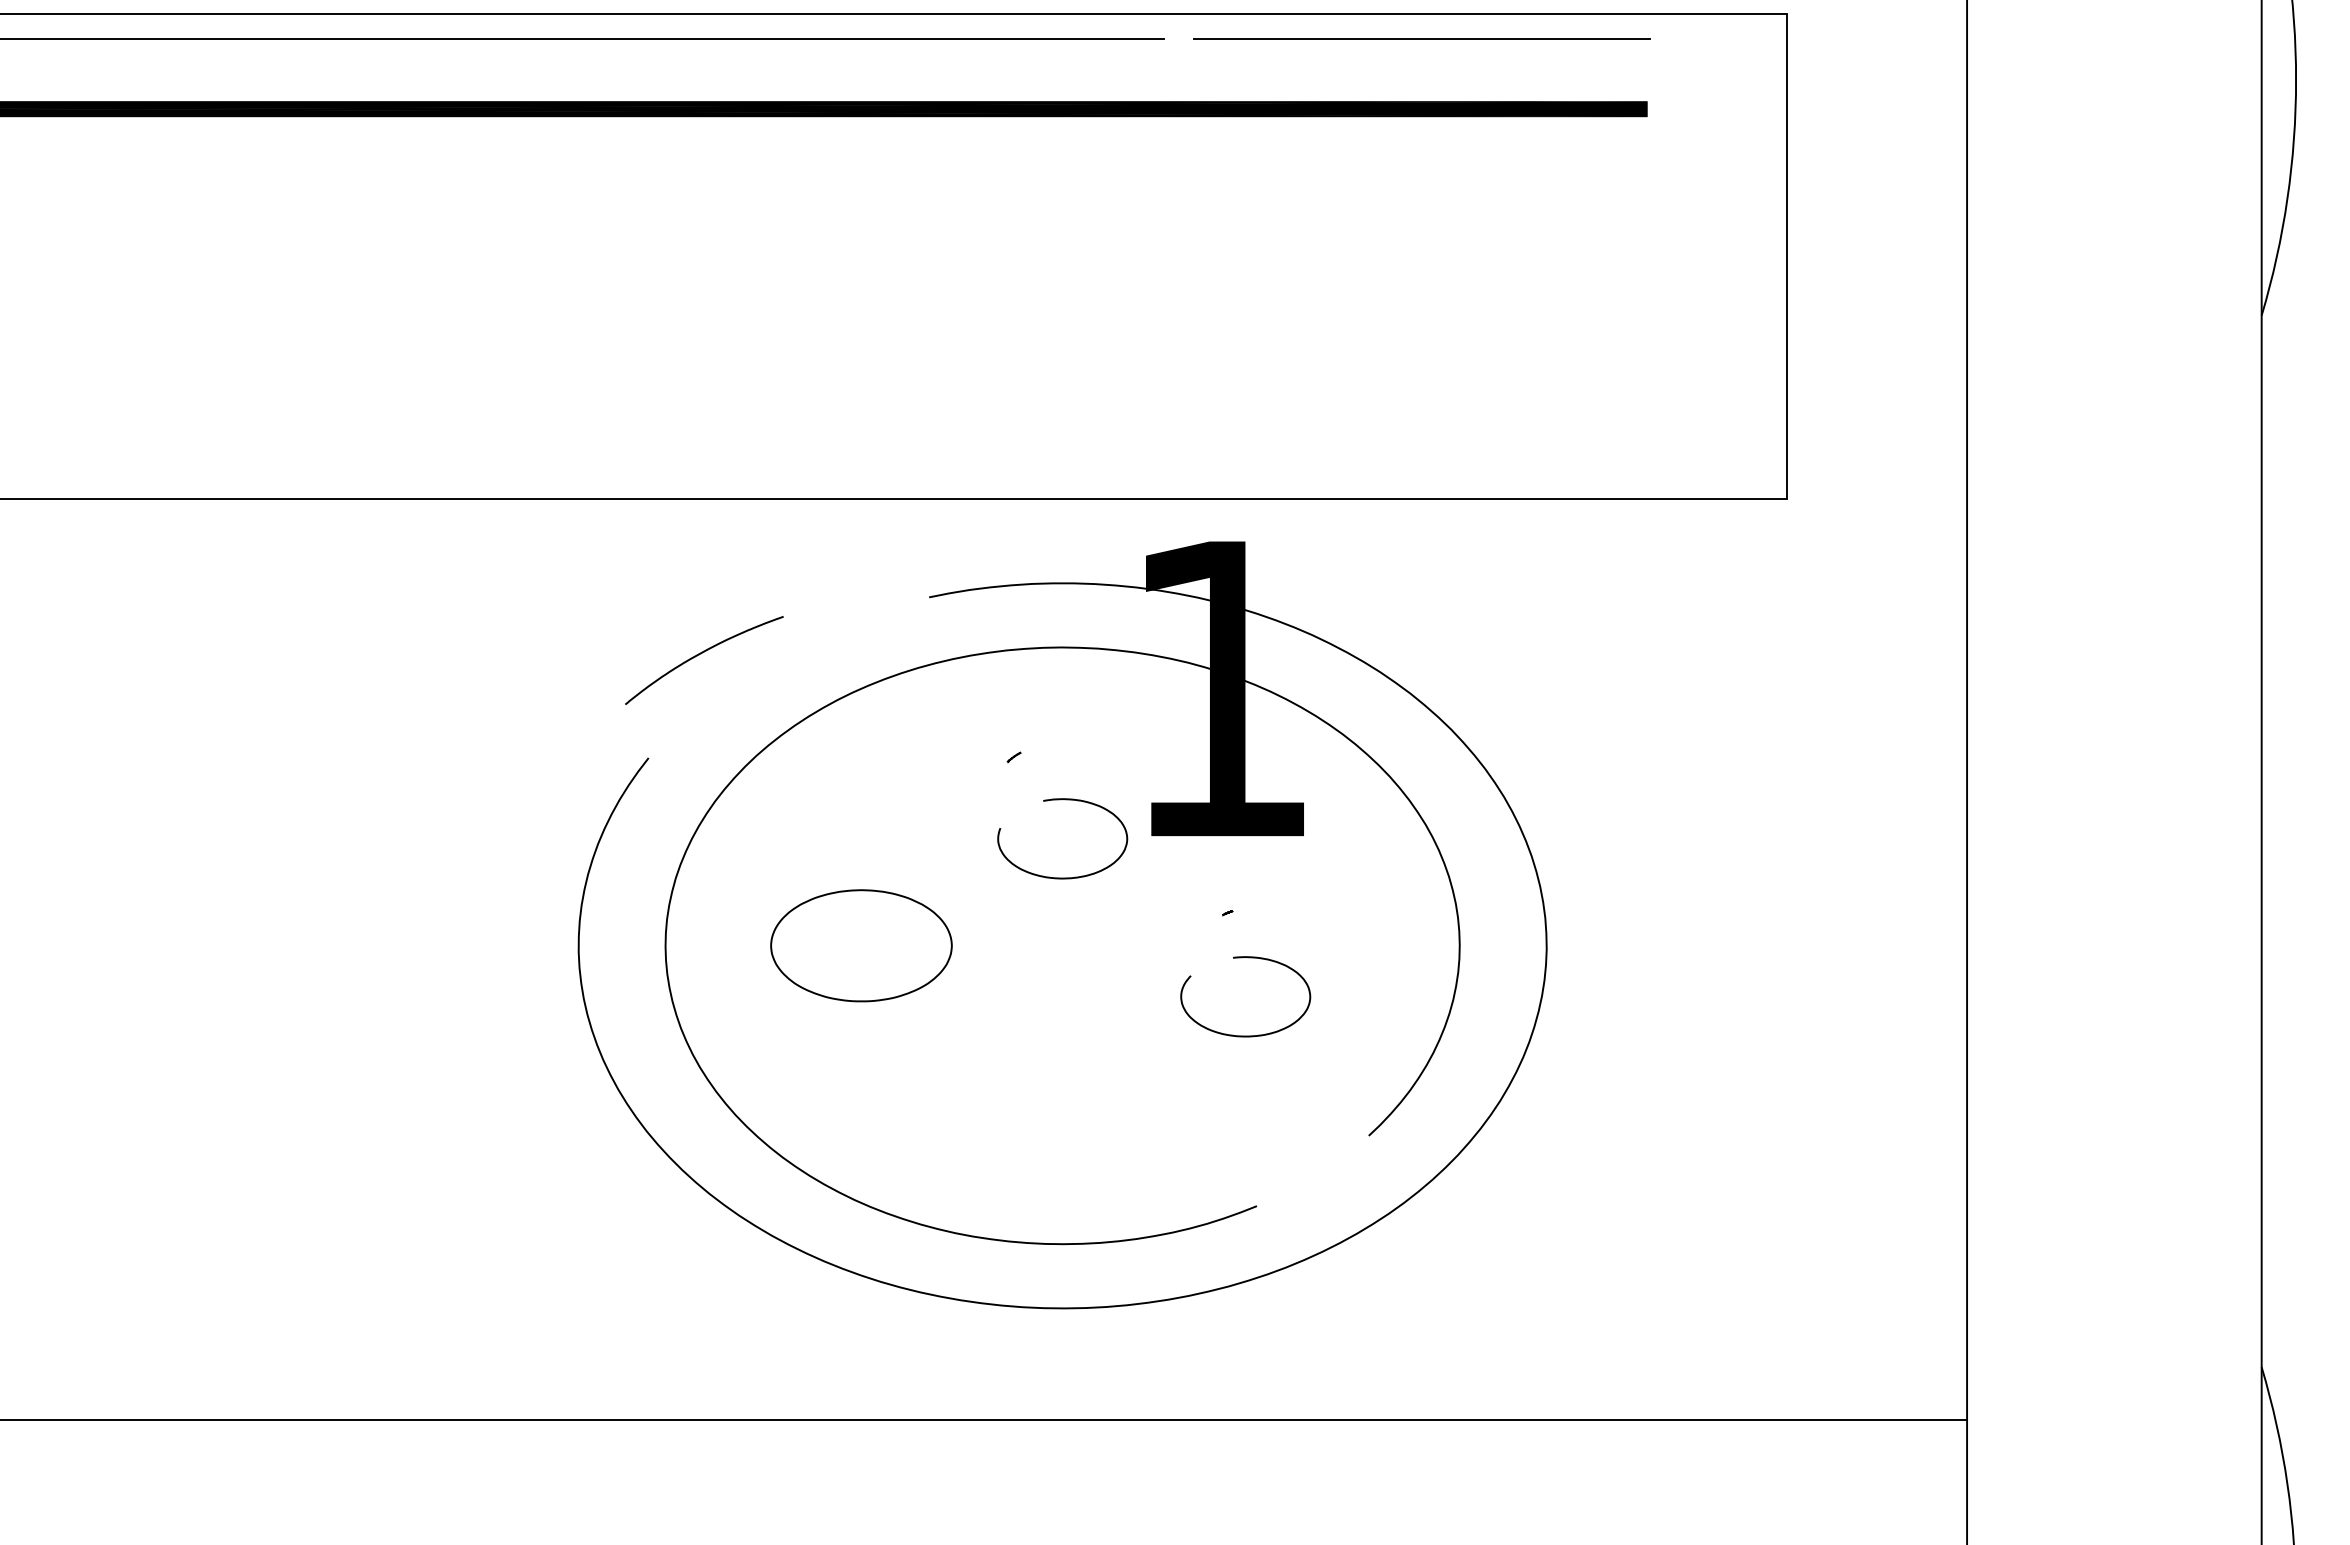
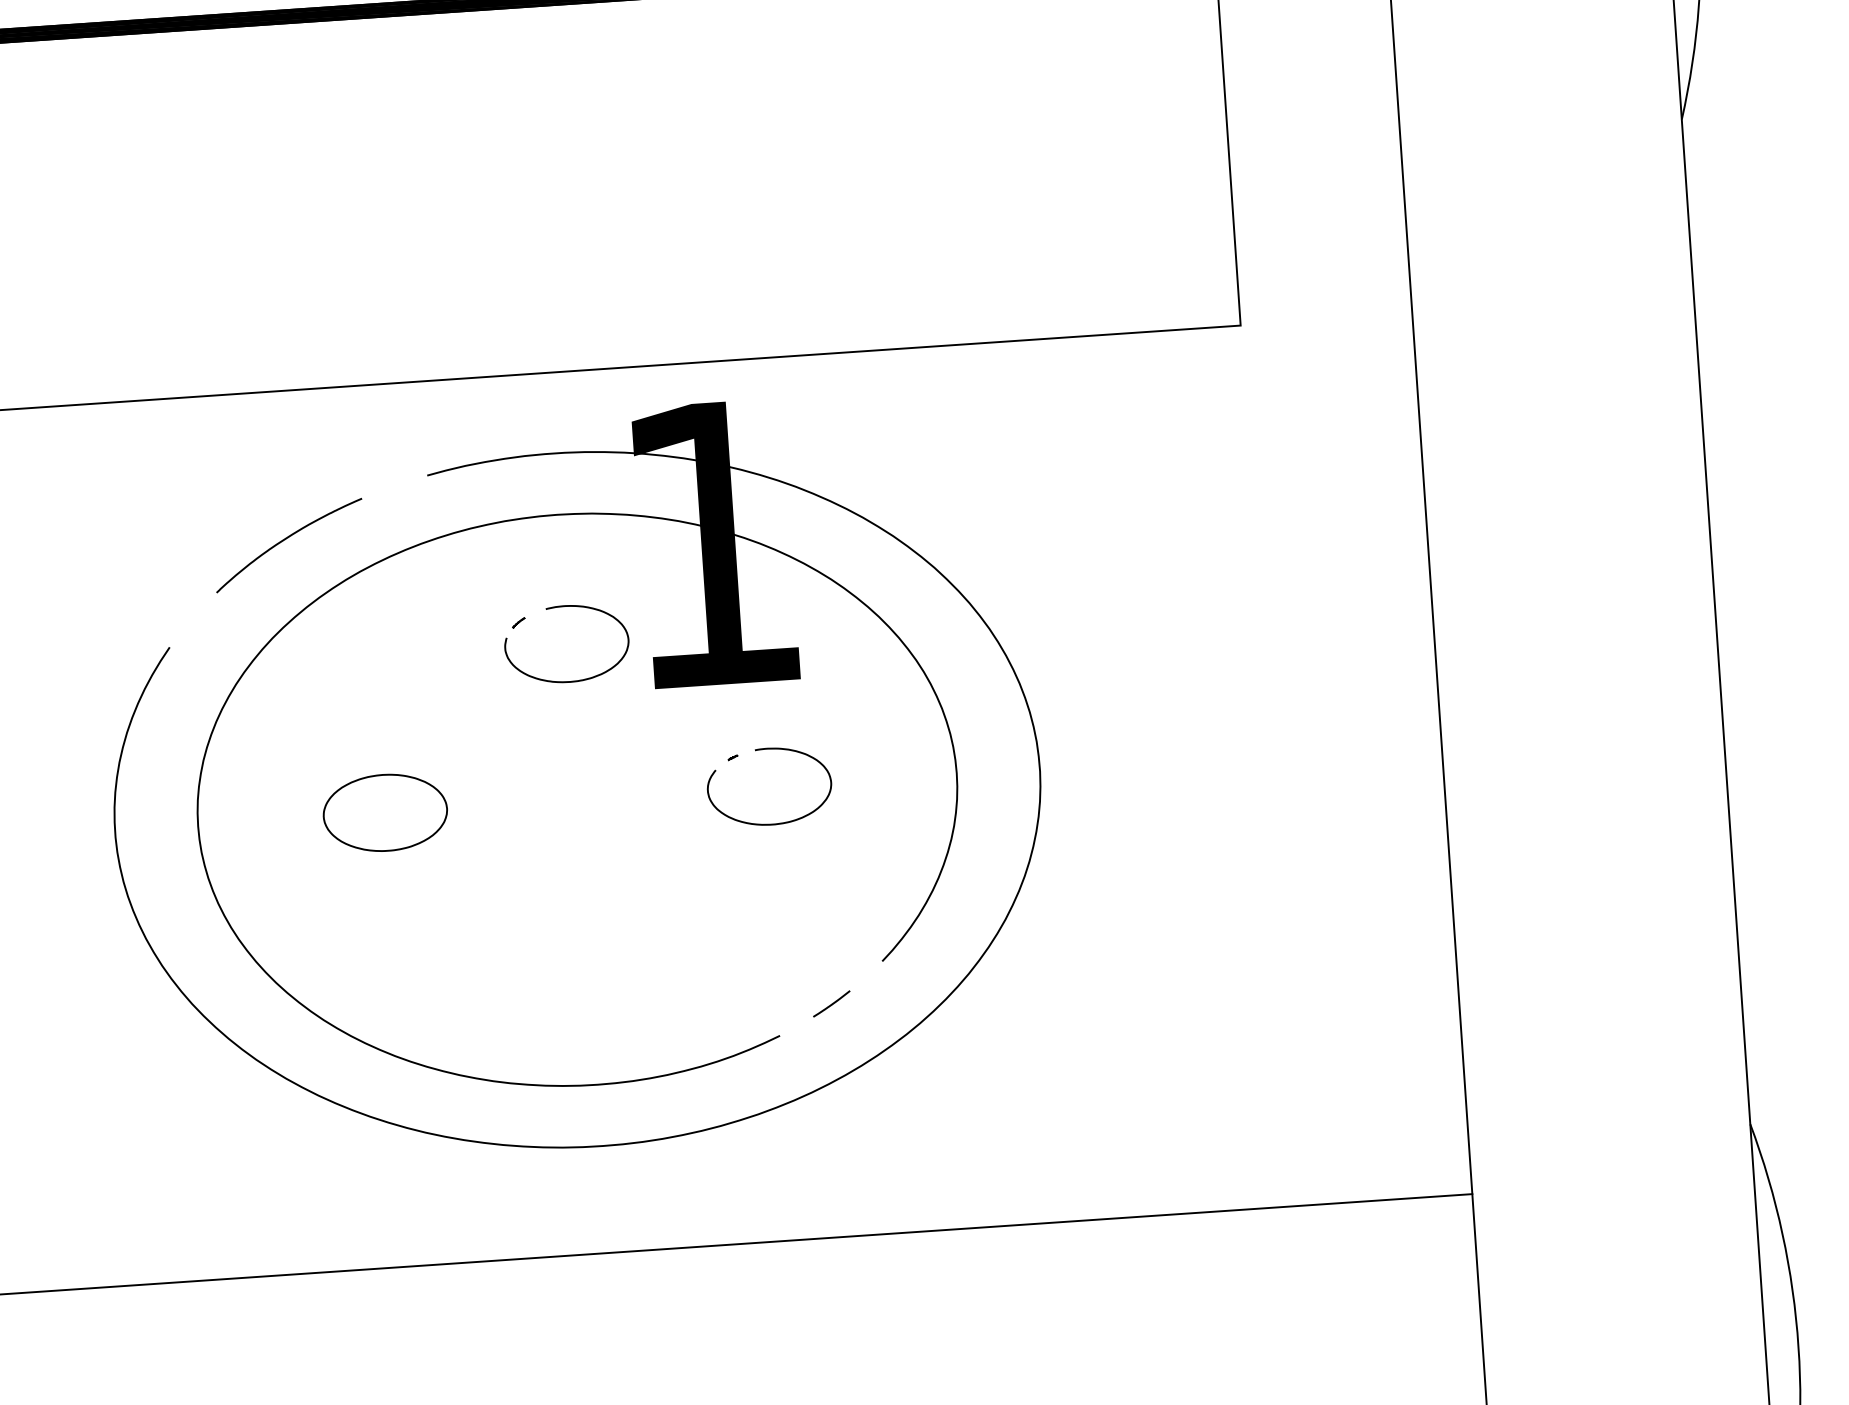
curve: (701, 654) -> (286, 540), moved
curve: (1060, 800) -> (562, 607), moved
part: (861, 945) -> (385, 812), size x0.71
curve: (1242, 958) -> (763, 750), moved
line: (1312, 1176) -> (831, 1003), added

